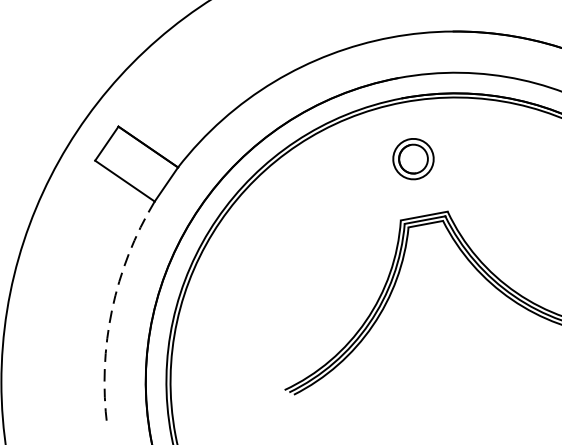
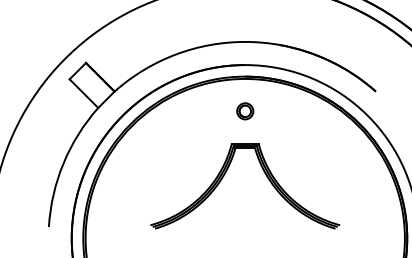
part: (414, 159) -> (245, 111), size x0.71
arc: (112, 310) -> (63, 163), dashed -> solid

